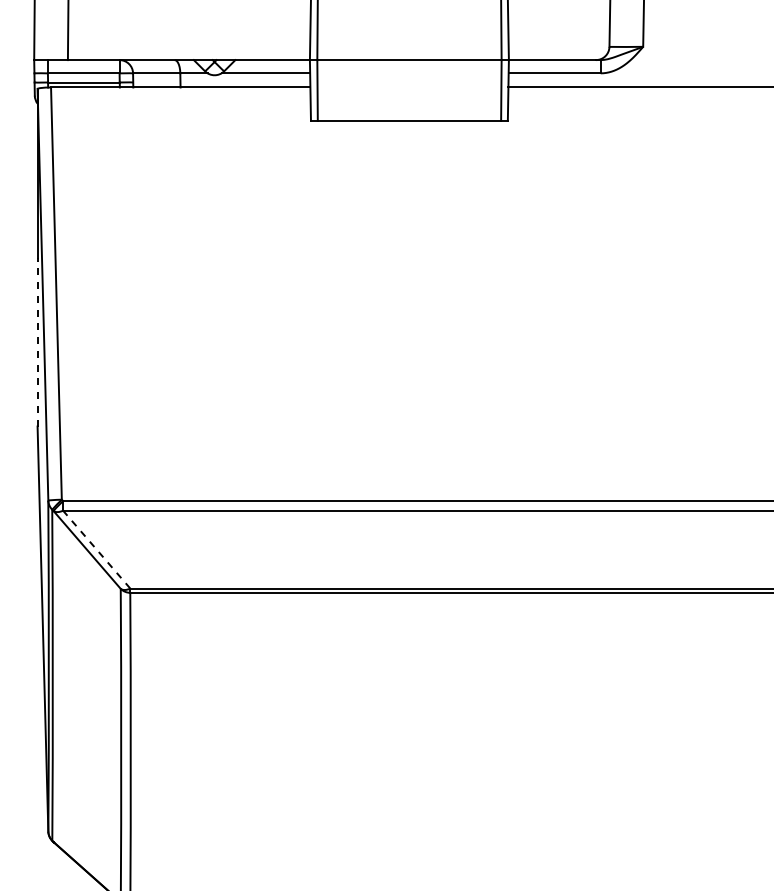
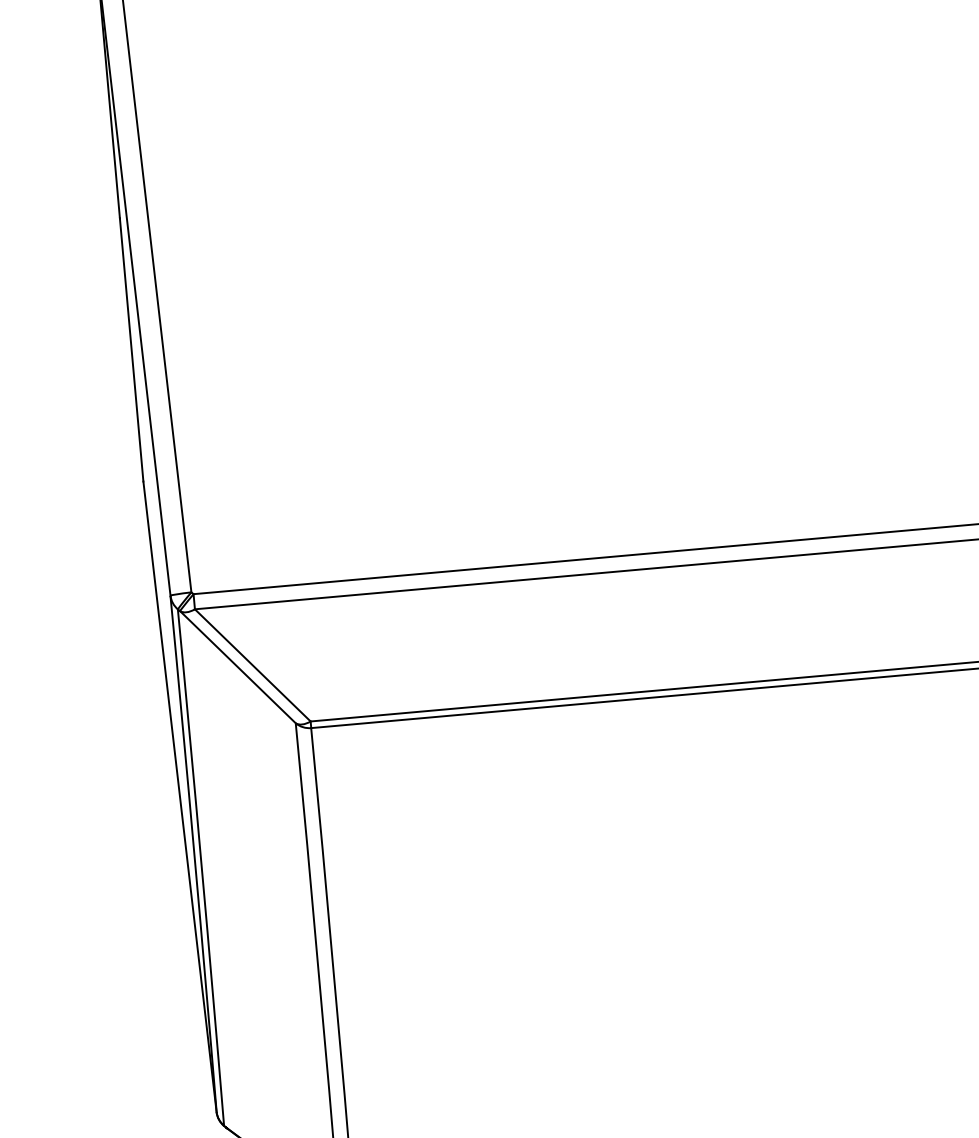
line: (37, 341) -> (131, 348), dashed -> solid
line: (96, 549) -> (252, 665), dashed -> solid

